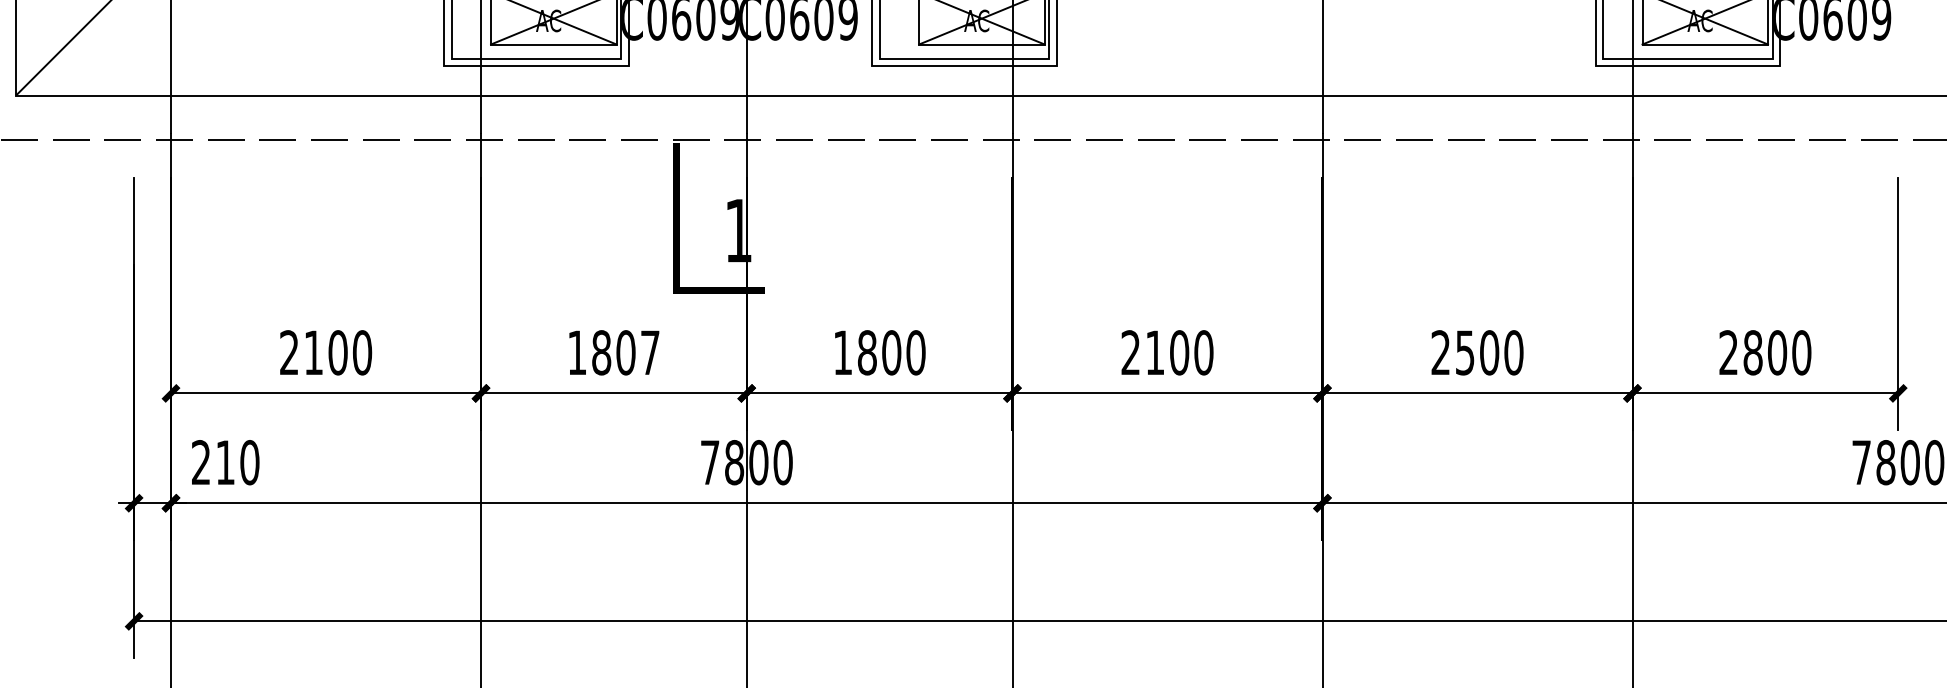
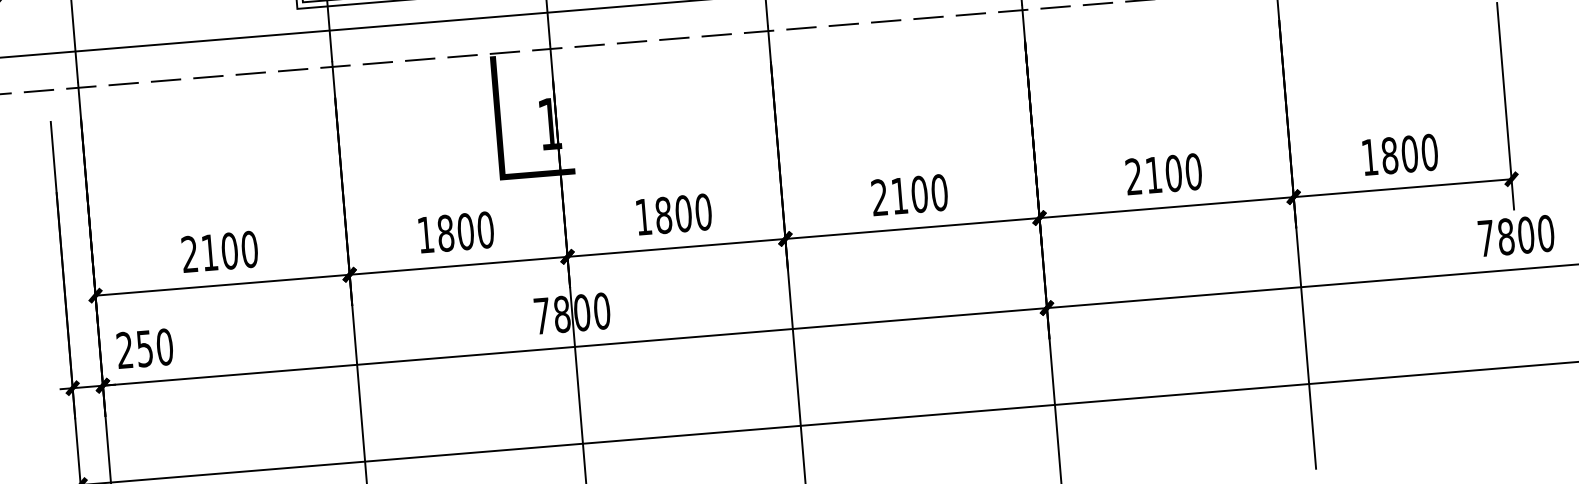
text: (649, 352) -> (485, 229), 1807 -> 1800
text: (1465, 352) -> (1154, 174), 2500 -> 2100
text: (1728, 352) -> (1369, 157), 2800 -> 1800
text: (225, 462) -> (144, 348), 210 -> 250

